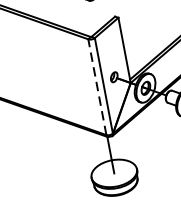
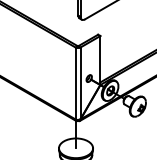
line: (97, 87) -> (75, 83), dashed -> solid

